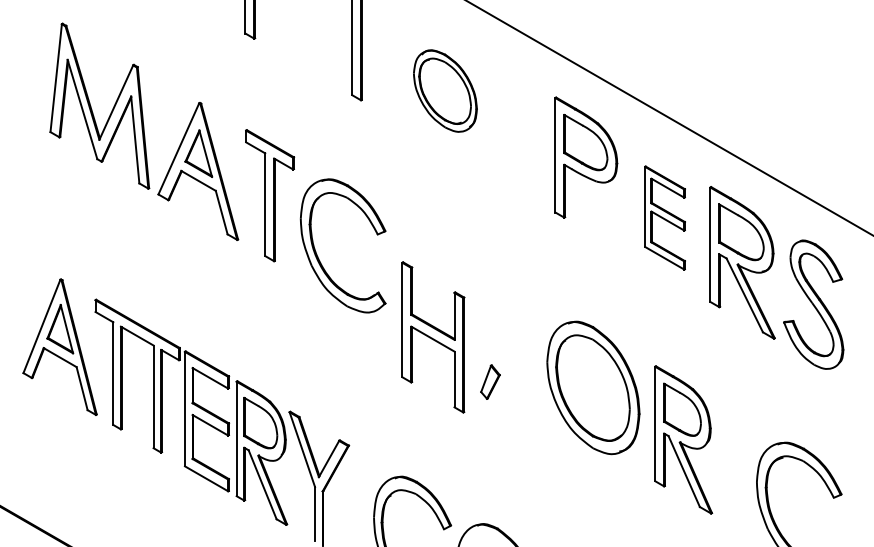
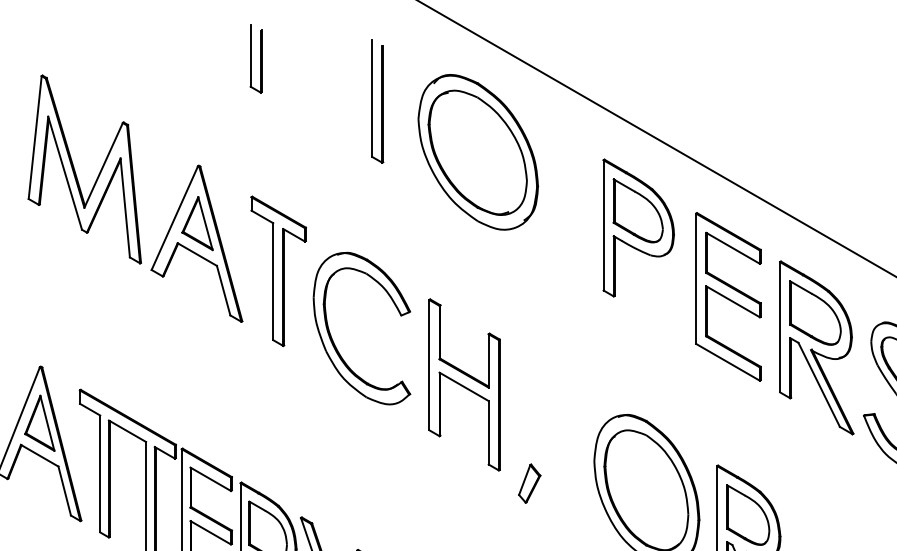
part: (445, 90) -> (478, 151), size x1.67
part: (664, 217) -> (727, 296), size x1.43
part: (433, 337) -> (464, 385), moved

